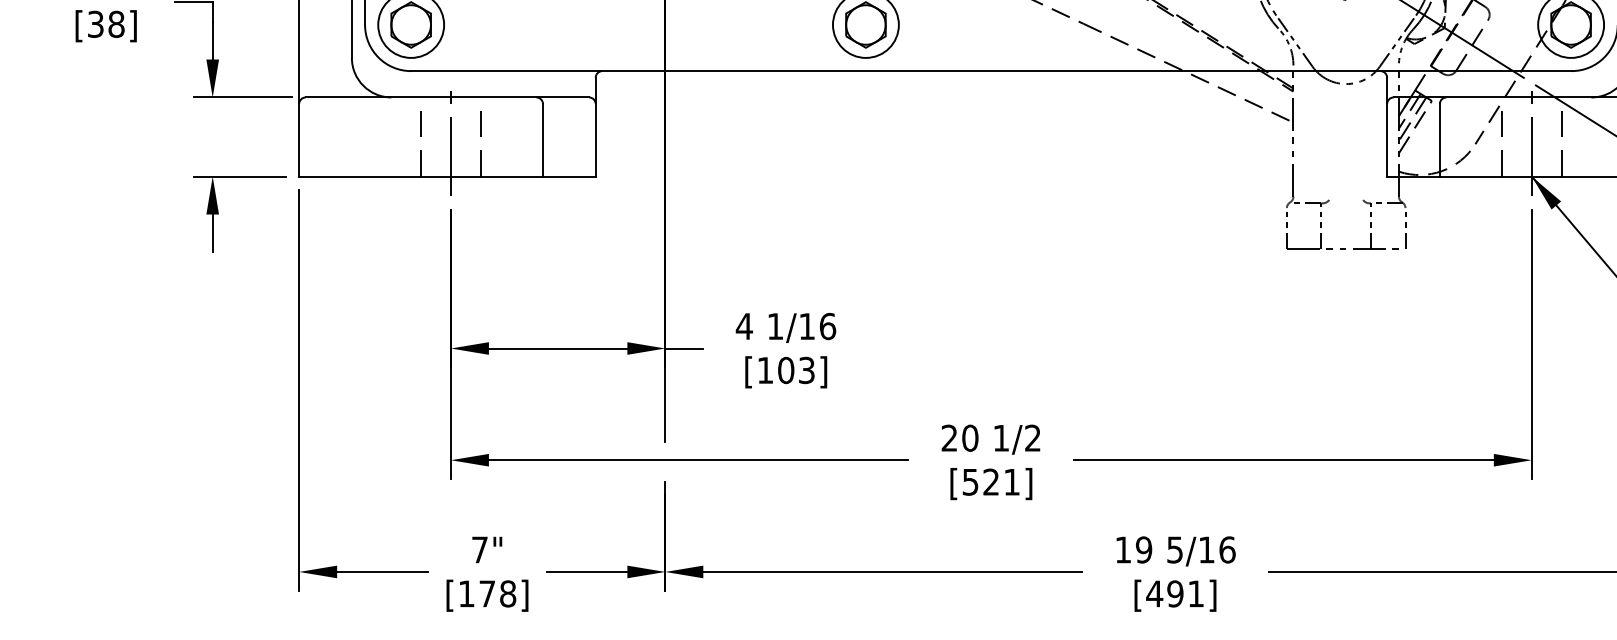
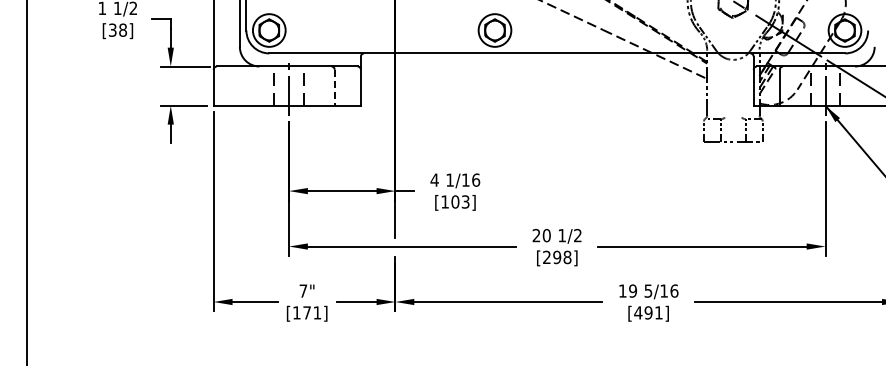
line: (542, 139) -> (334, 87), solid -> dashed
text: (991, 482) -> (557, 257), [521] -> [298]
text: (508, 593) -> (317, 312), [178] -> [171]

